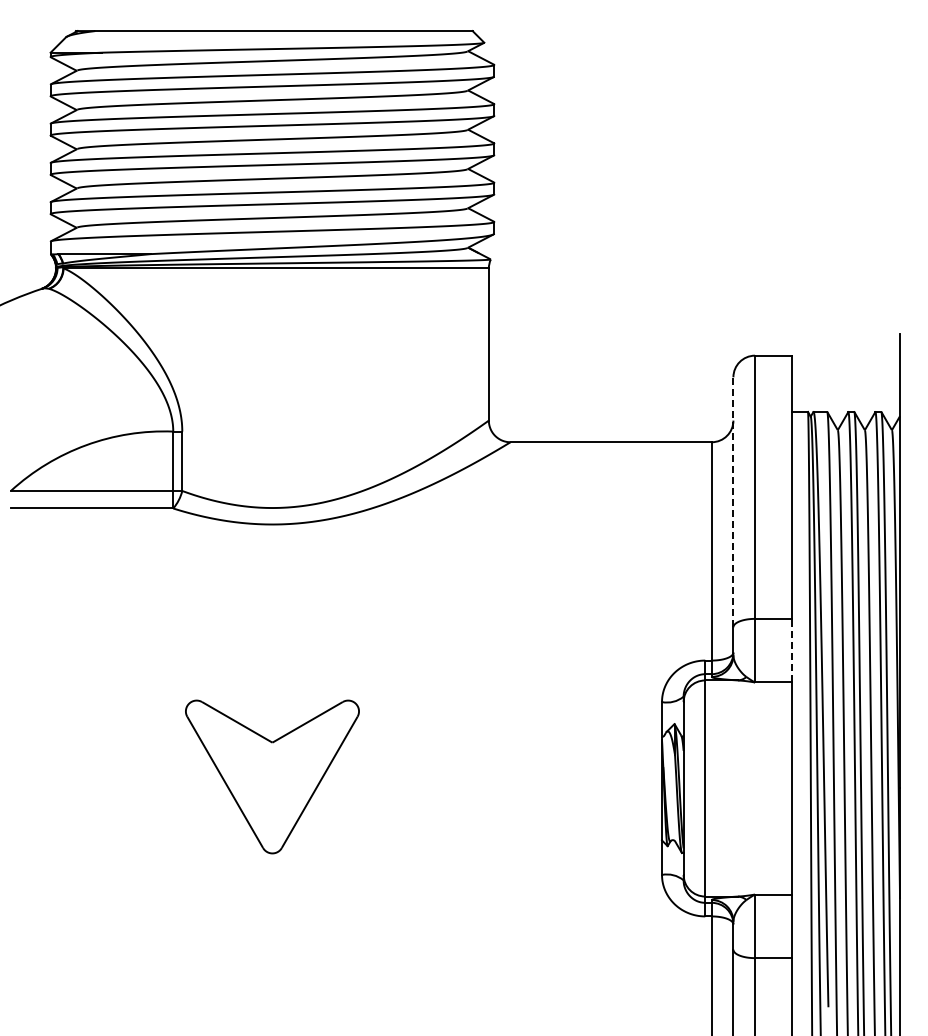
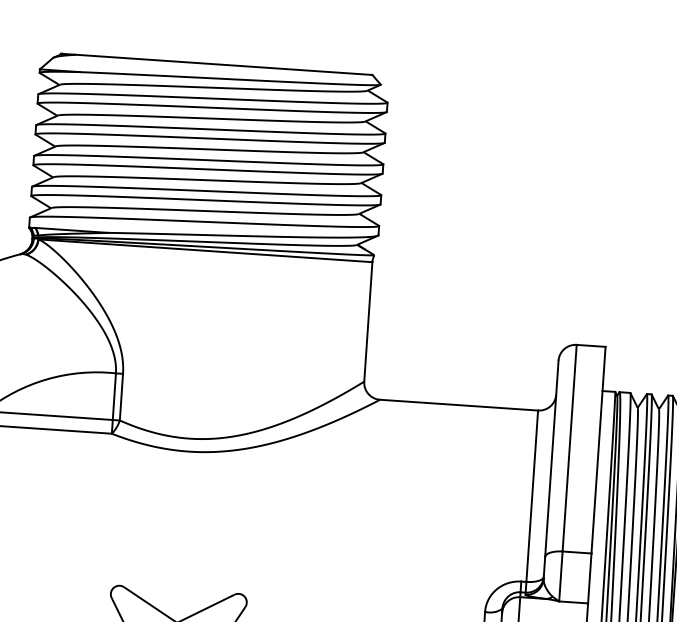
line: (733, 501) -> (551, 458), dashed -> solid
line: (791, 650) -> (589, 578), dashed -> solid

